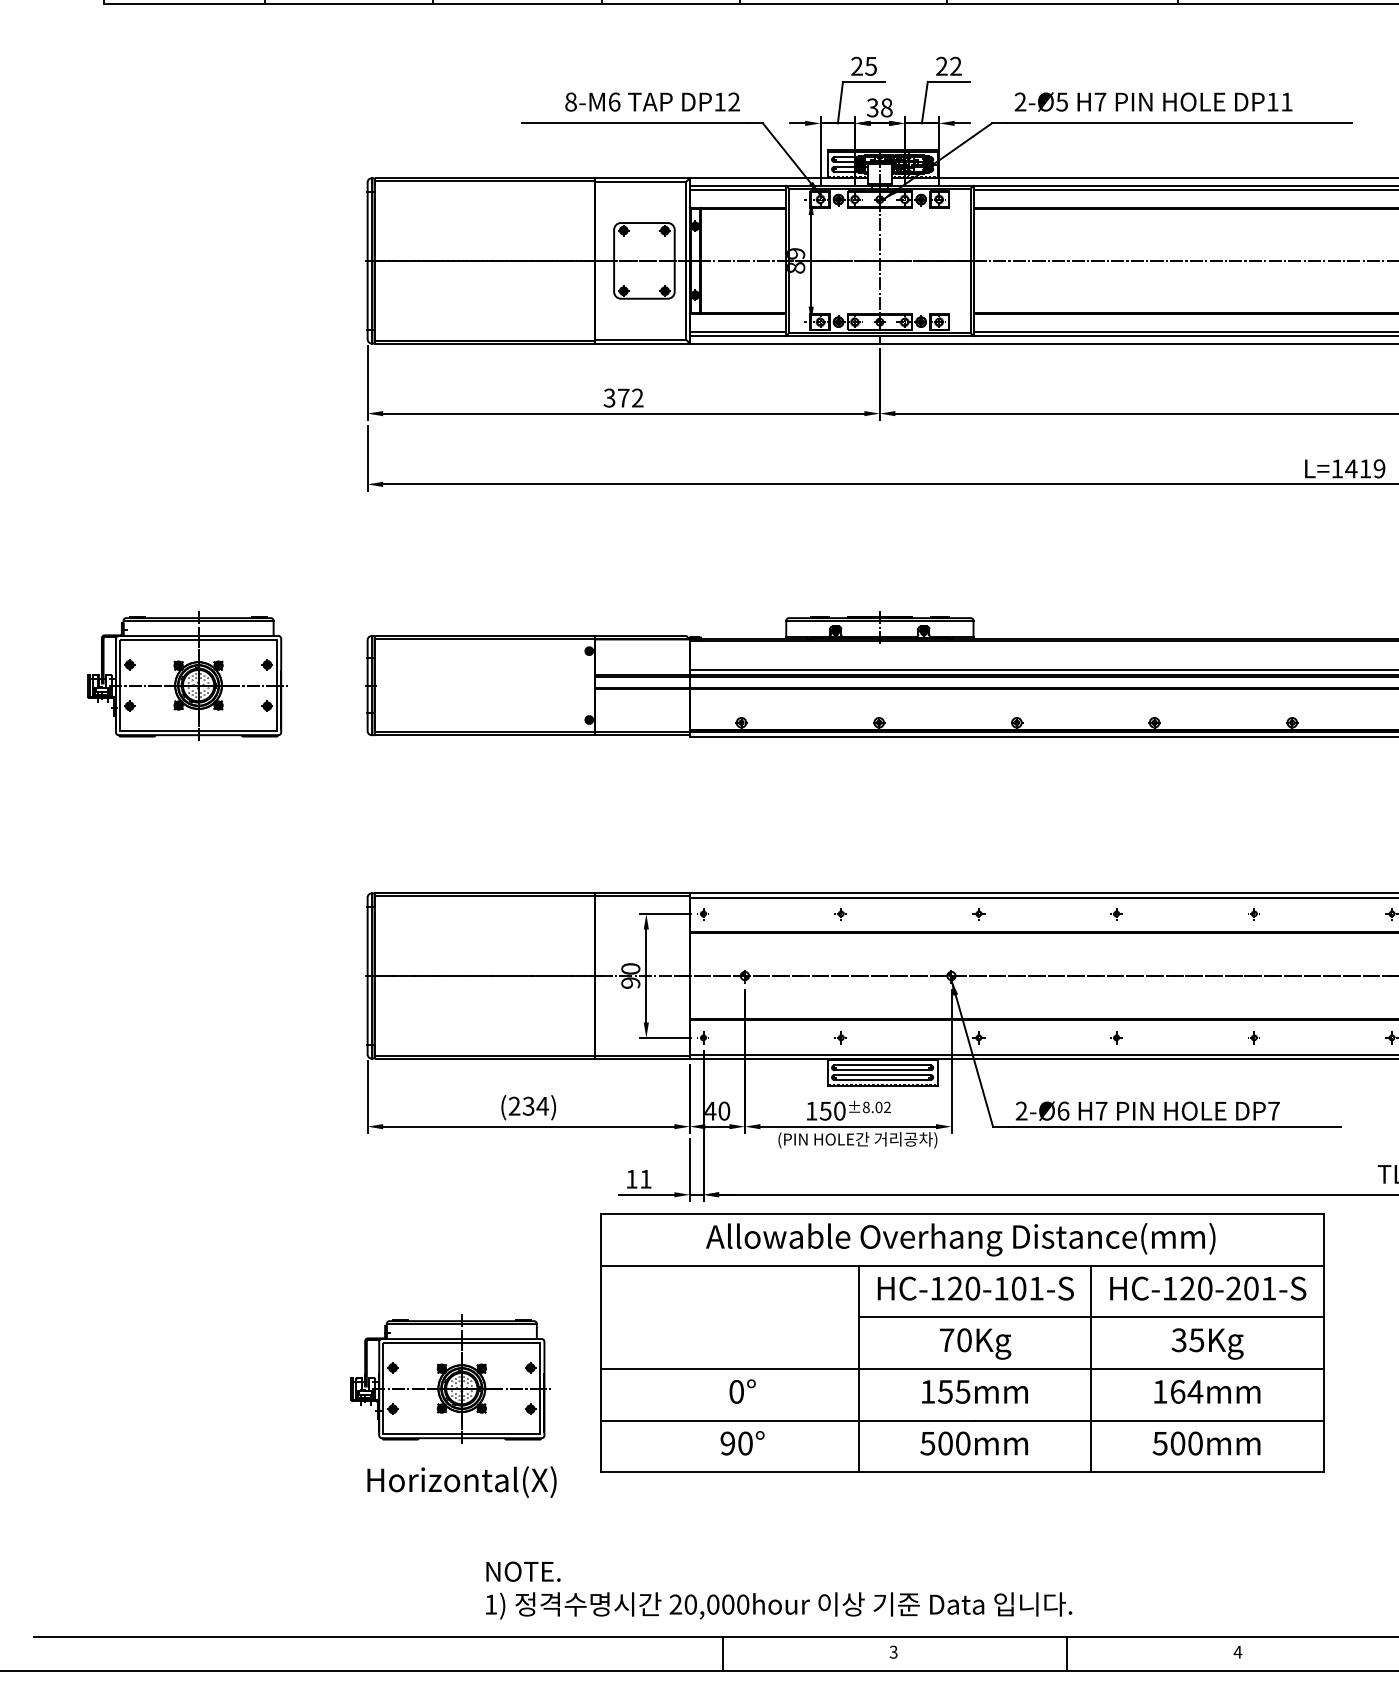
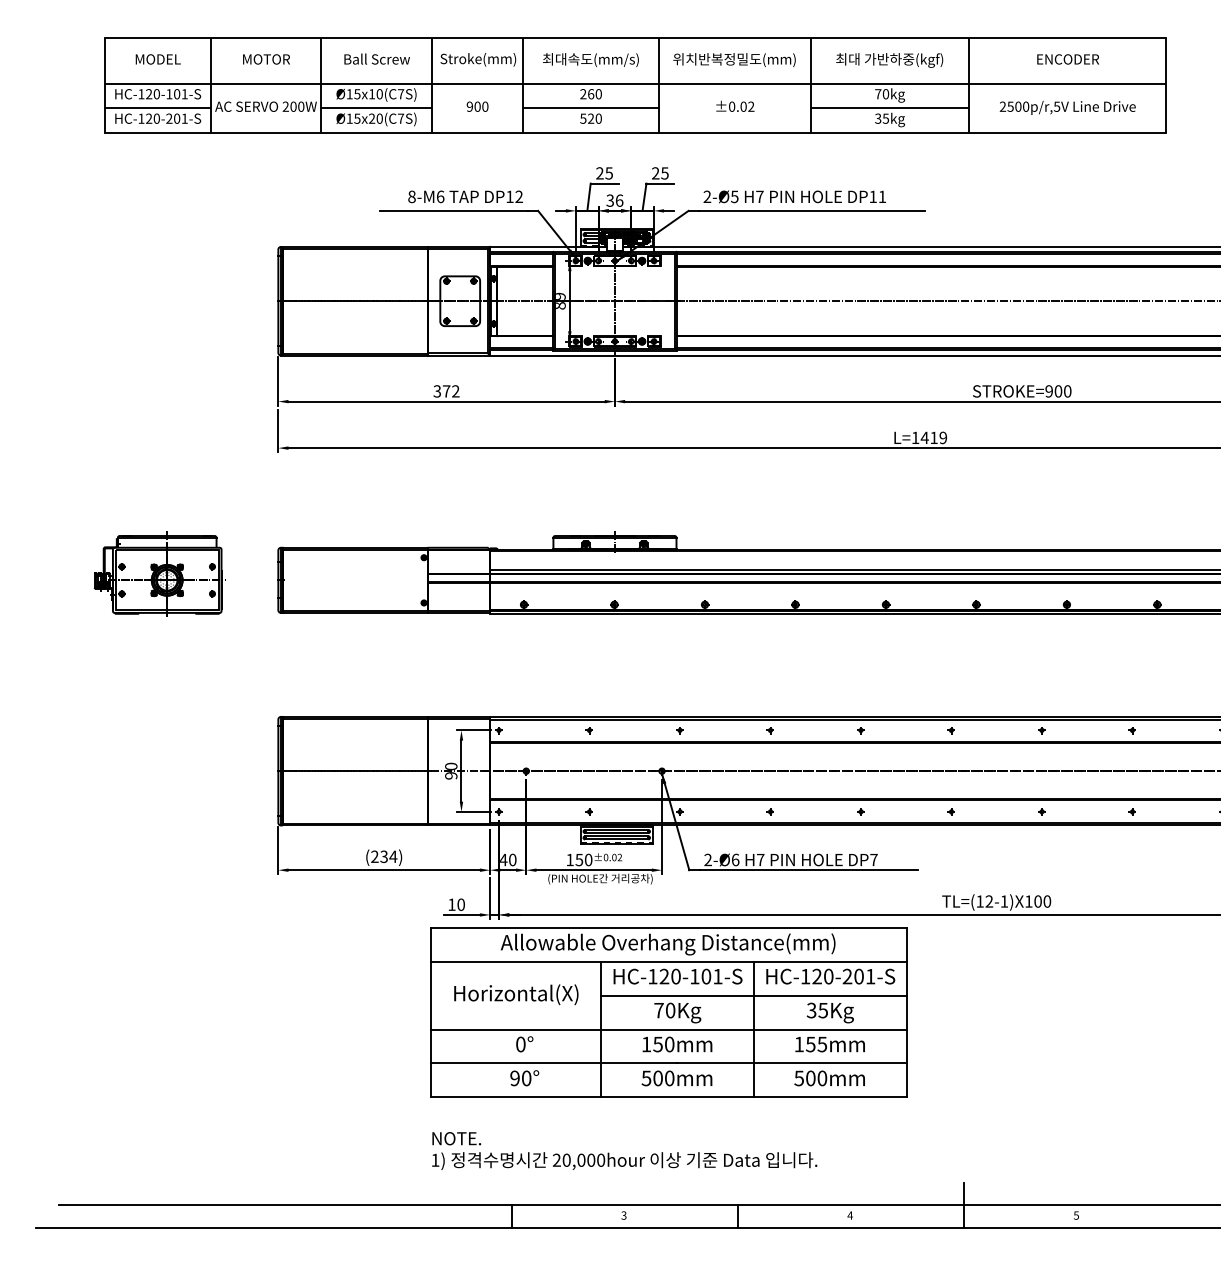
text: (955, 66) -> (664, 173), 22 -> 25
text: (886, 107) -> (619, 200), 38 -> 36
text: (865, 1107) -> (605, 857), ±8.02 -> ±0.02
text: (644, 1178) -> (460, 904), 11 -> 10
part: (450, 1378) -> (332, 1035), removed
text: (962, 1391) -> (669, 1044), 155mm -> 150mm
text: (1186, 1391) -> (816, 1044), 164mm -> 155mm
text: (462, 1481) -> (516, 994), moved
text: (778, 1589) -> (624, 1150), moved

